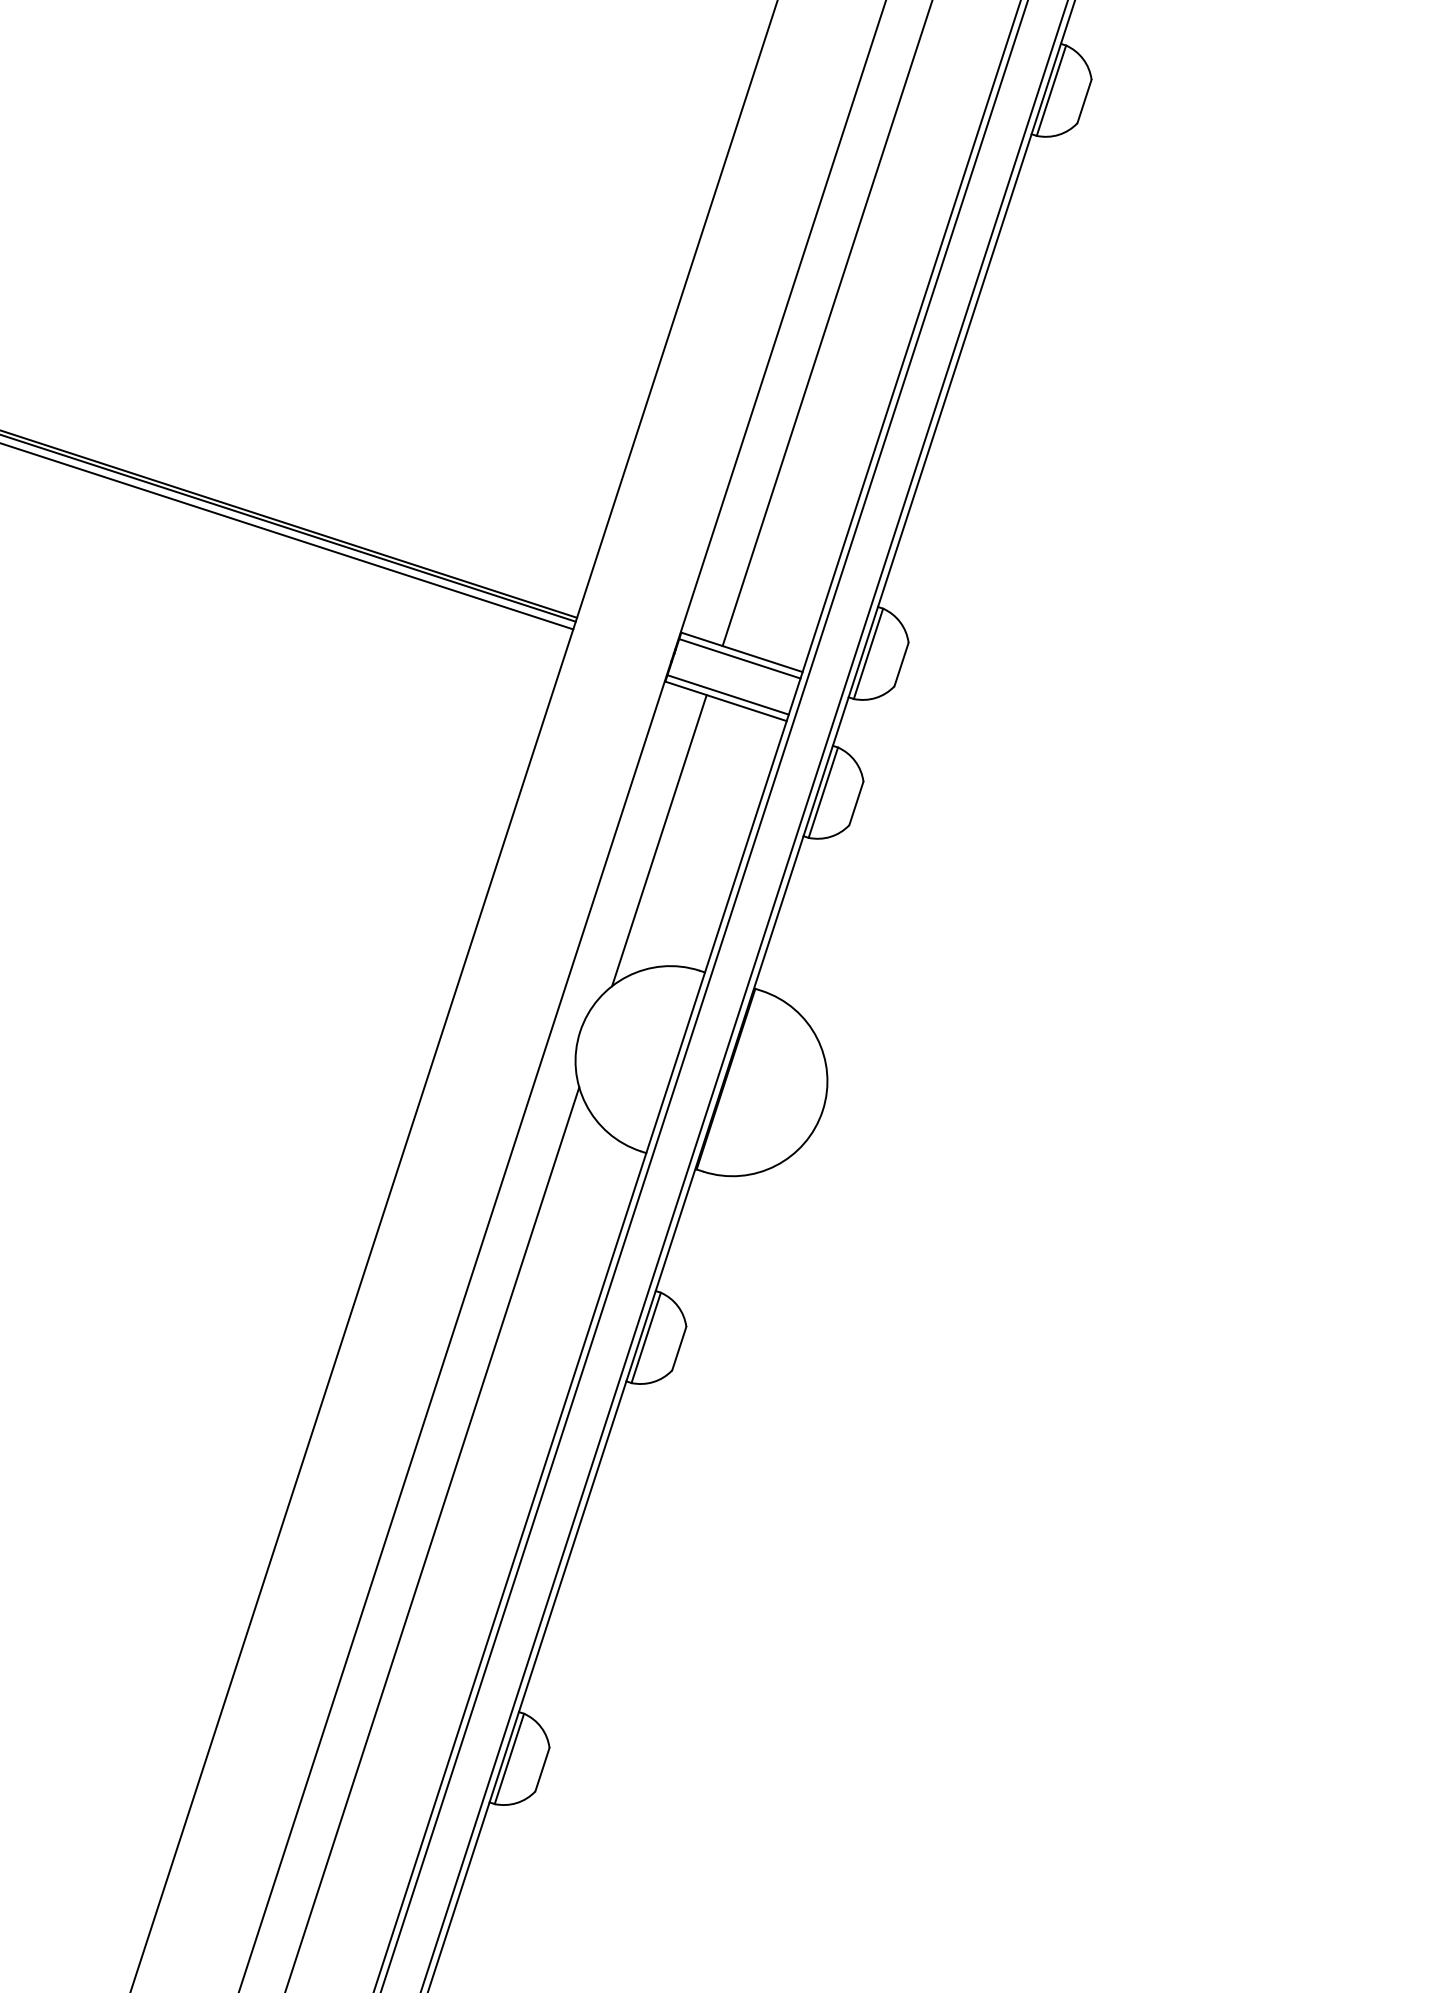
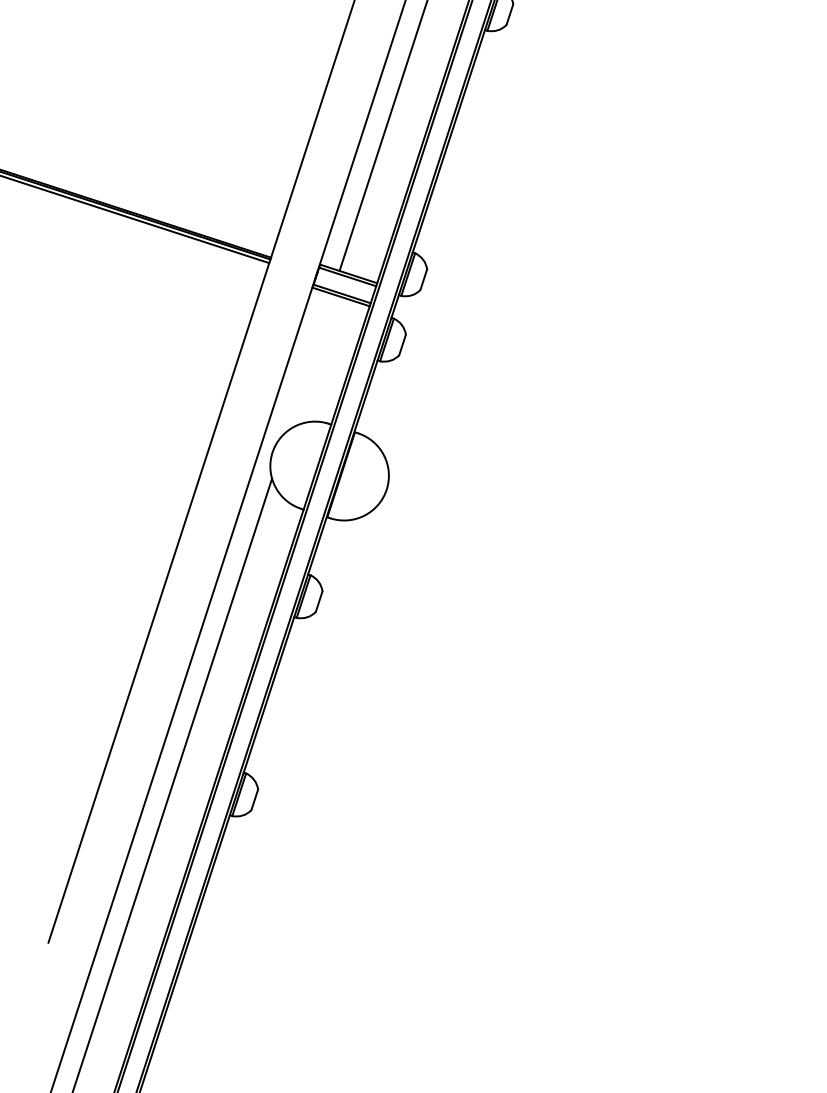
line: (658, 840) -> (309, 362), removed

